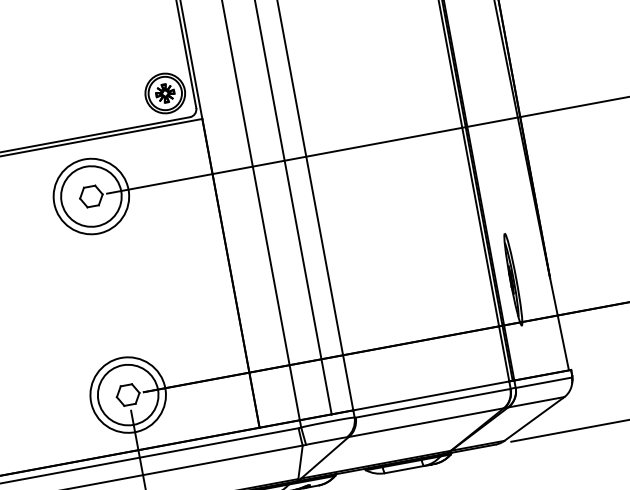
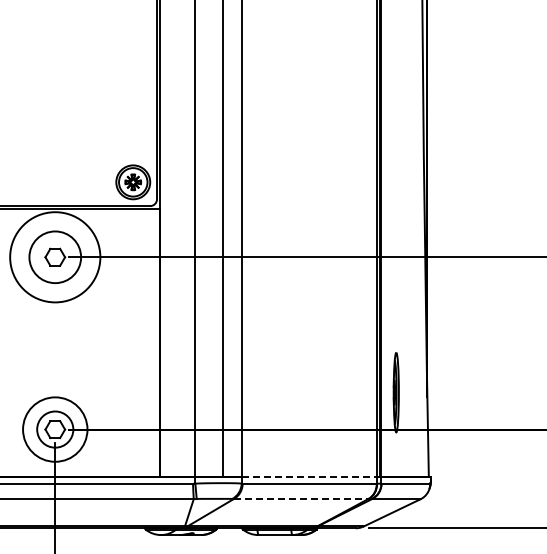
circle: (91, 196) -> (55, 257), size x1.4
circle: (128, 394) -> (55, 429), size x0.7
line: (431, 396) -> (309, 477), solid -> dashed
line: (426, 423) -> (301, 499), solid -> dashed

